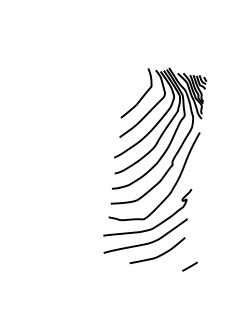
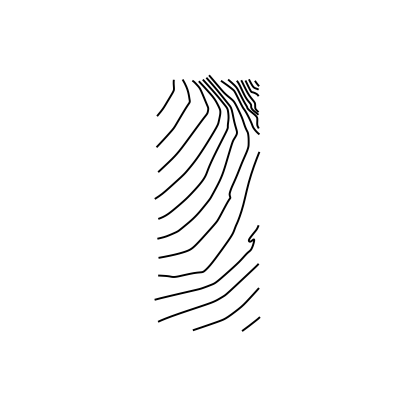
curve: (134, 82) -> (167, 99), added
line: (189, 266) -> (250, 323), moved

